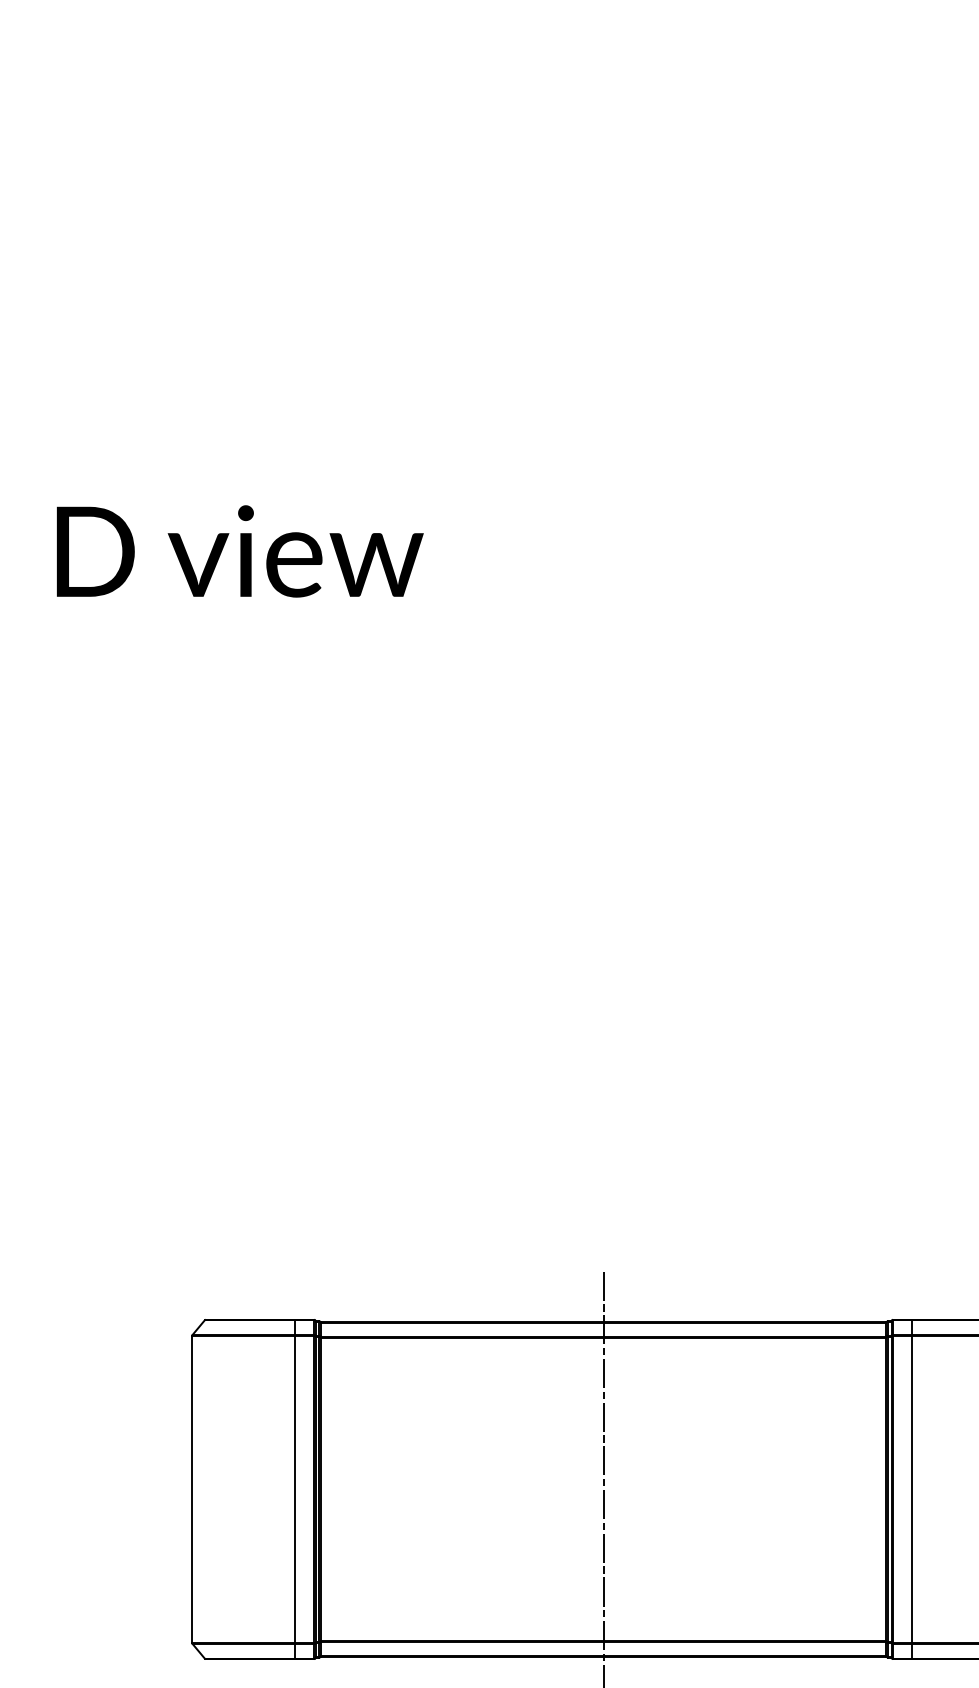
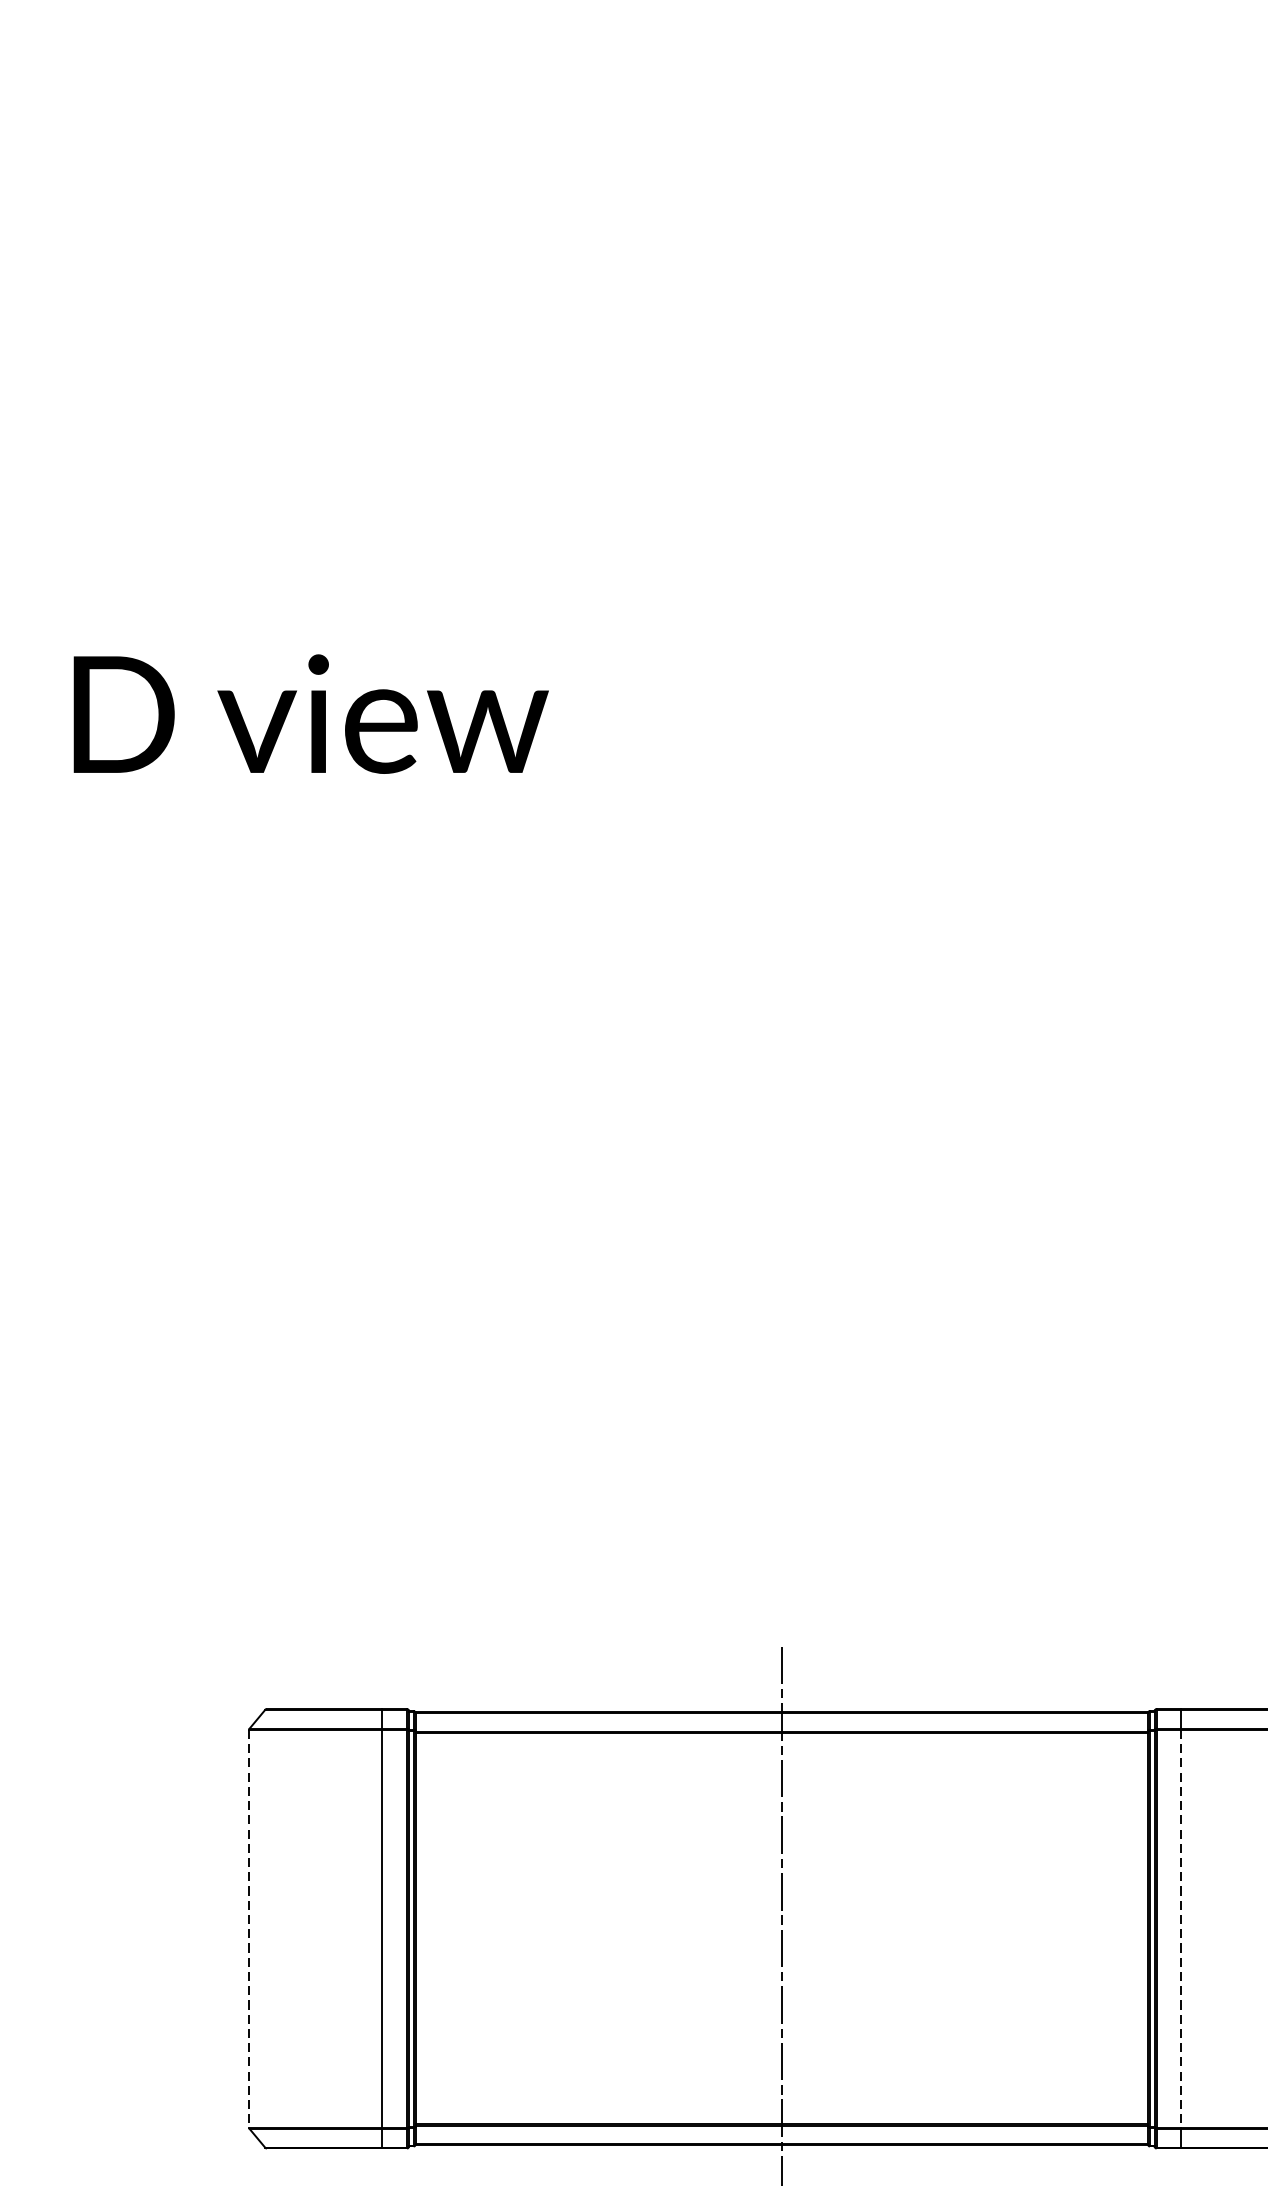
line: (192, 1489) -> (249, 1928), solid -> dashed
line: (912, 1489) -> (1181, 1928), solid -> dashed

